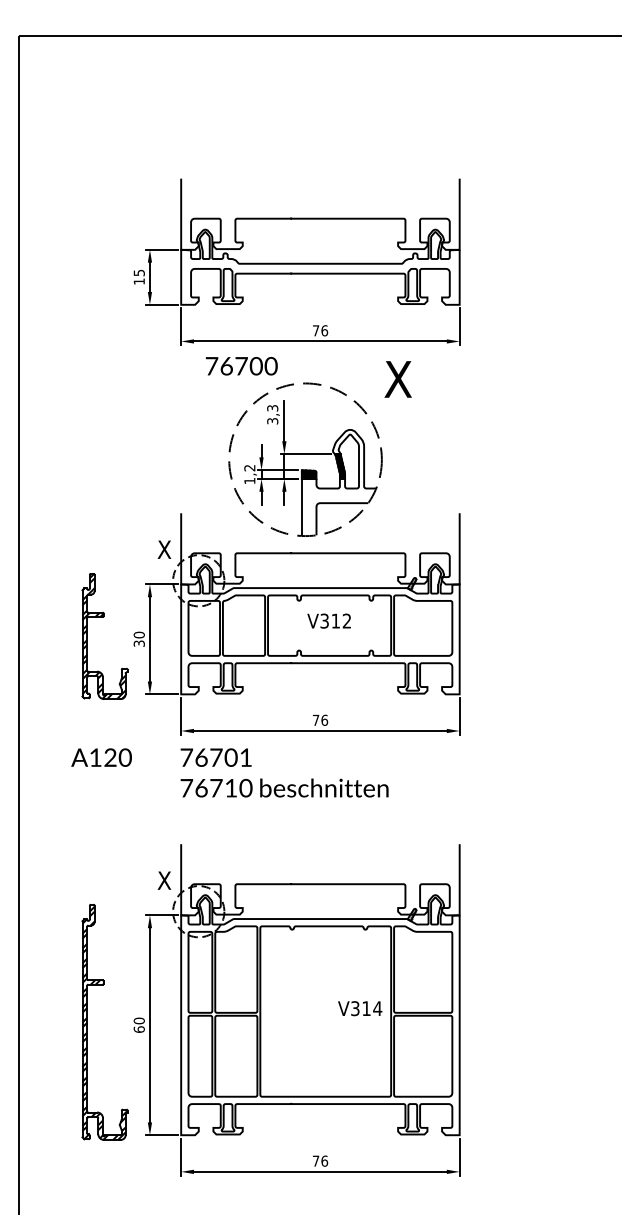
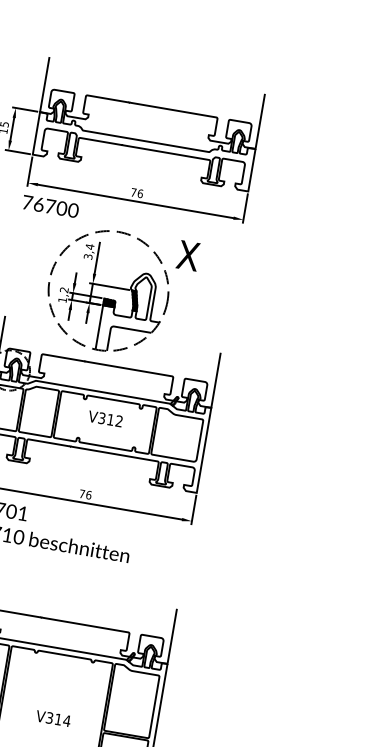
text: (241, 366) -> (50, 206), moved
text: (397, 379) -> (187, 255), moved
text: (272, 407) -> (89, 246), 3,3 -> 3,4
text: (360, 1008) -> (53, 718), moved

